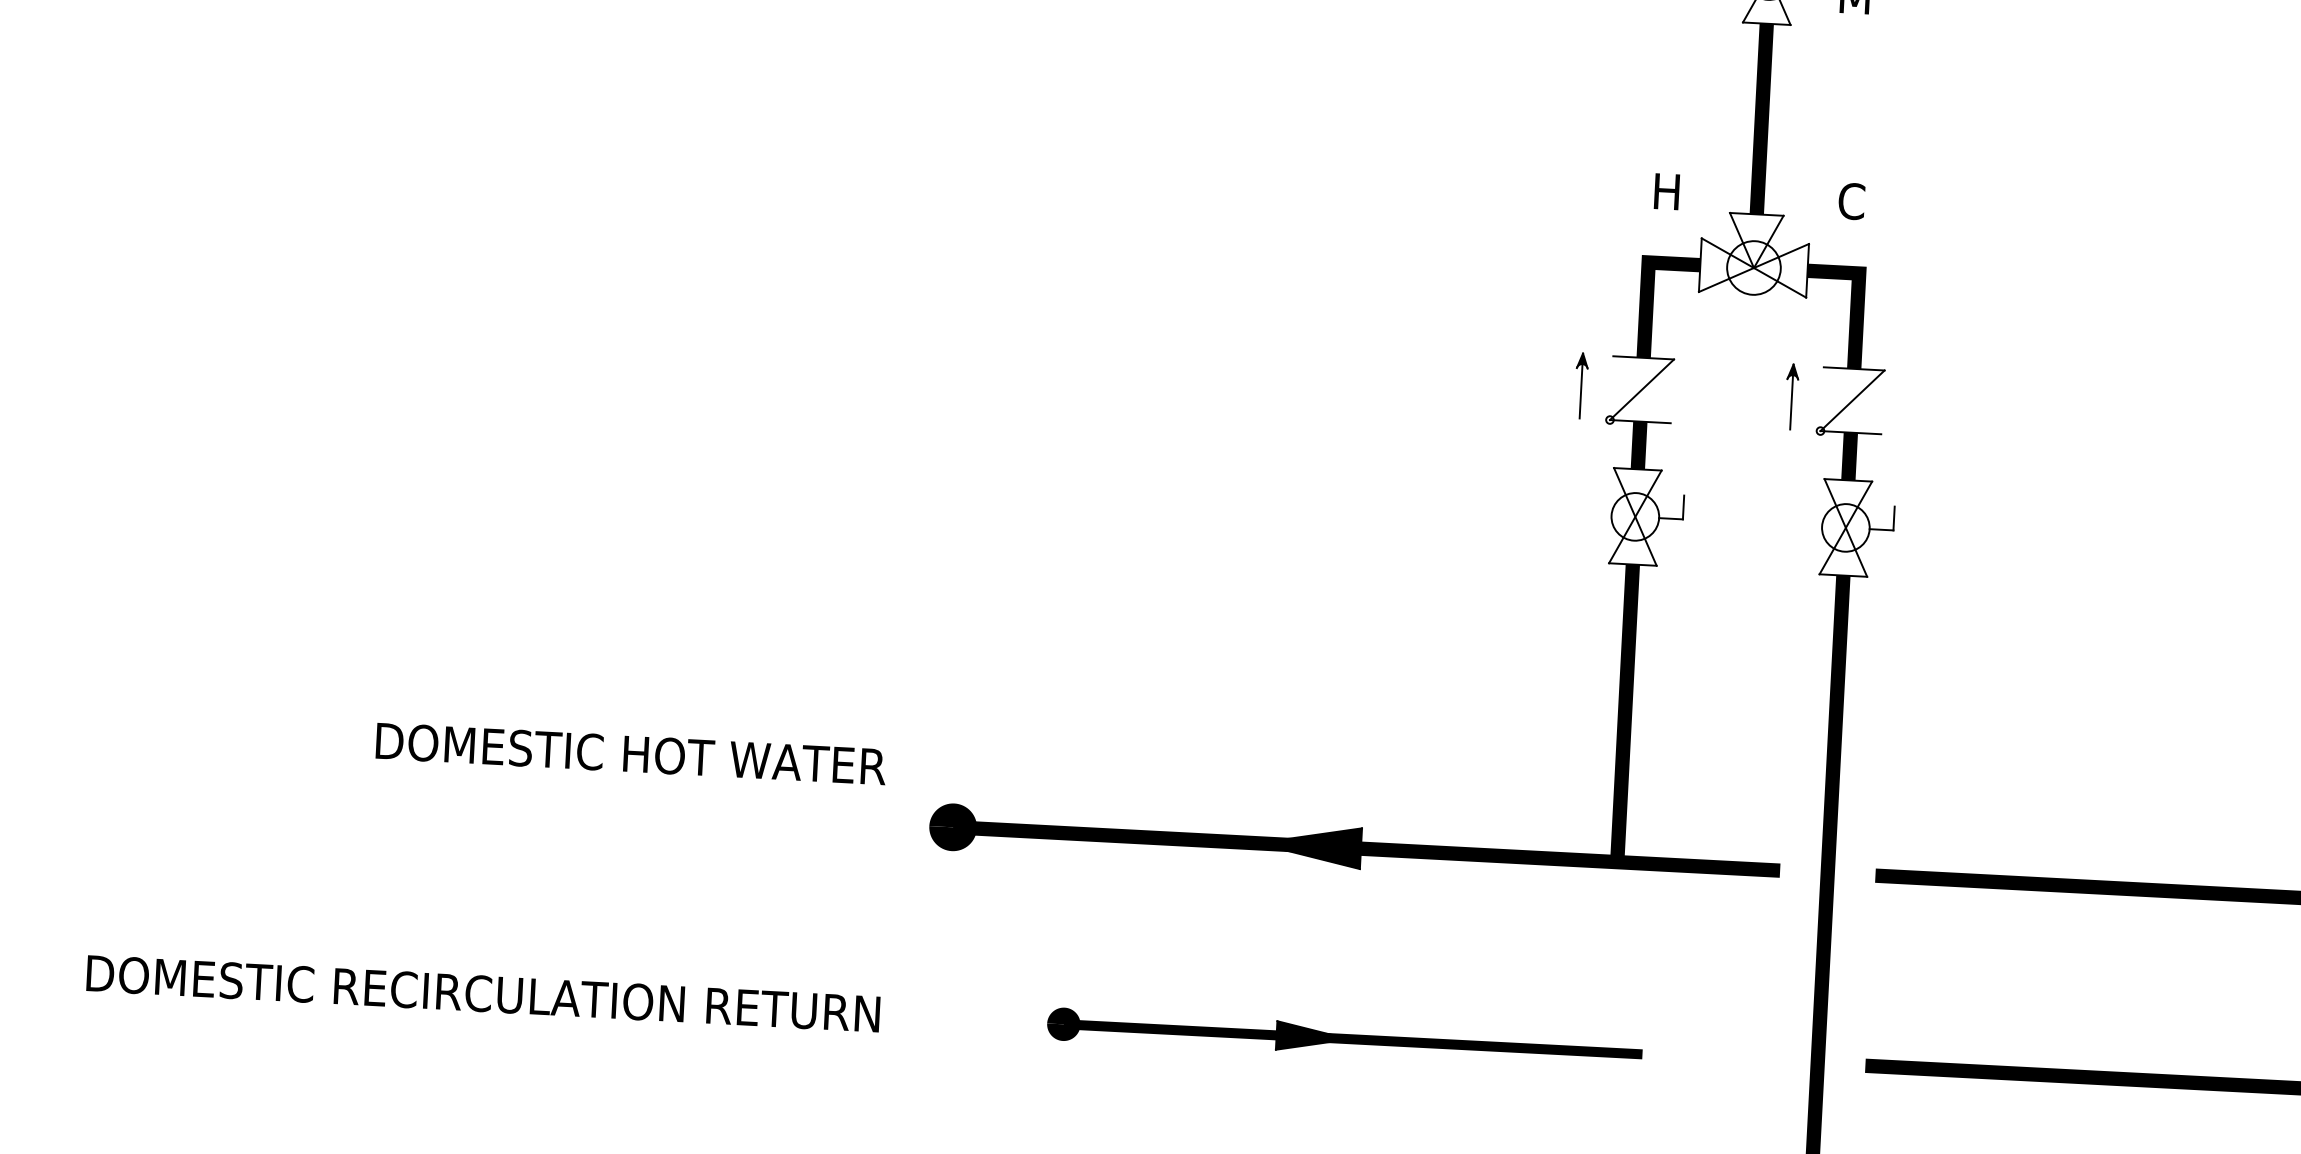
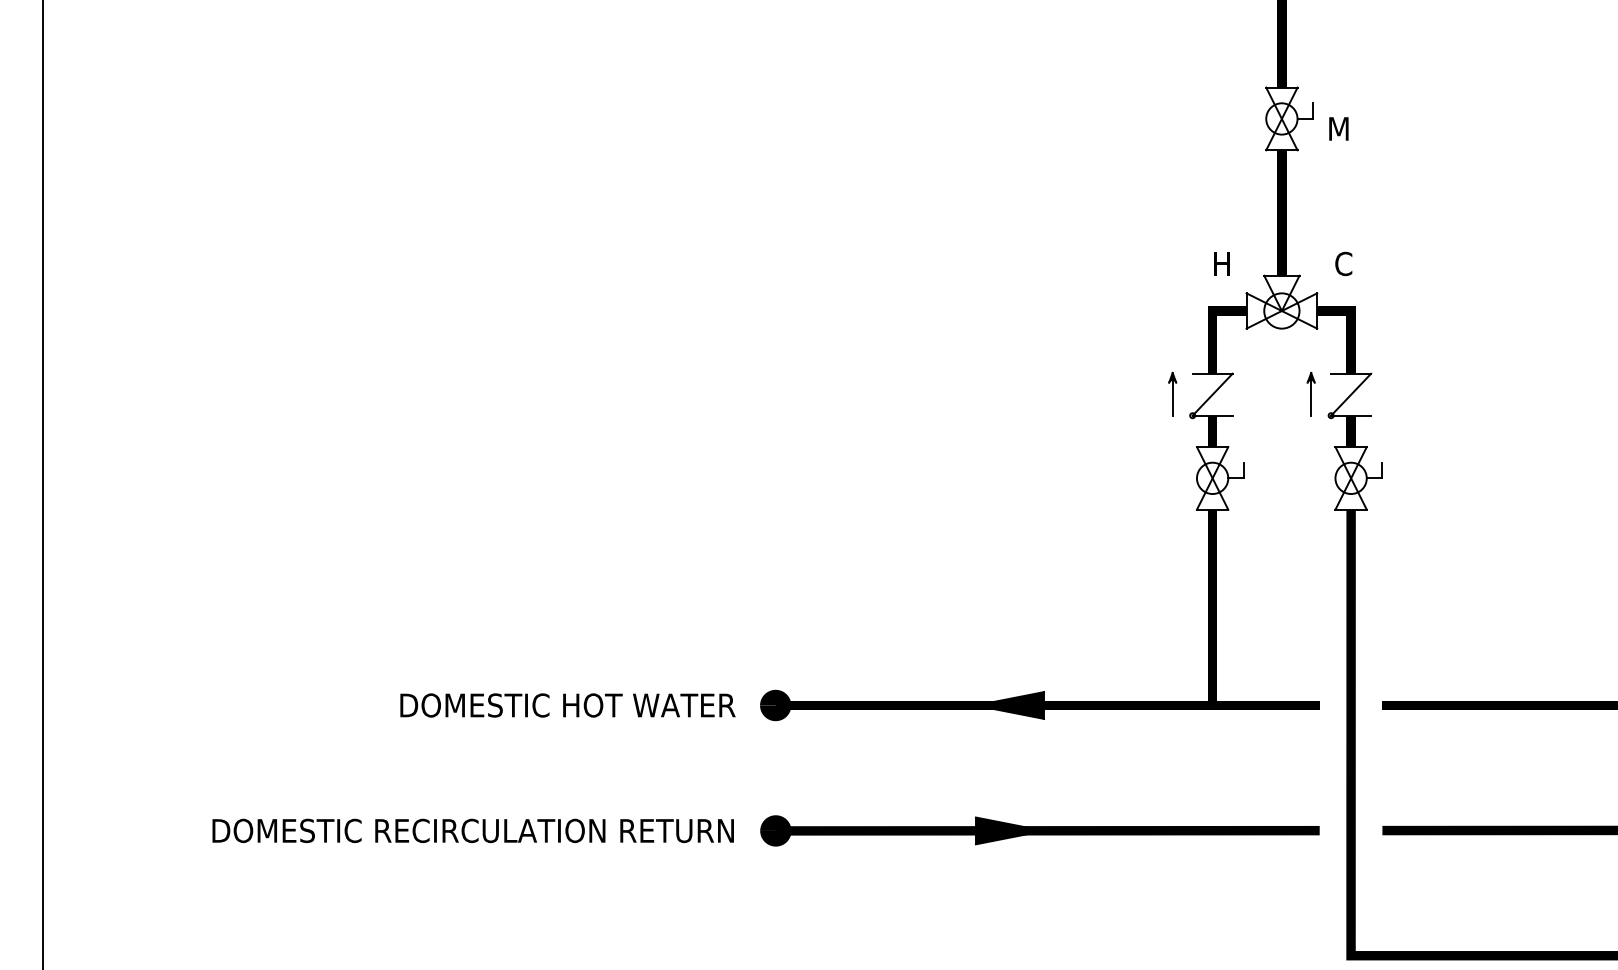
text: (630, 754) -> (567, 705), moved
part: (1344, 1038) -> (1039, 830), size x1.43

